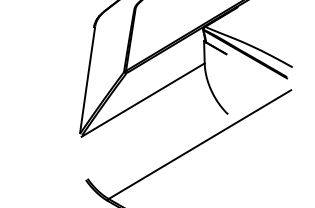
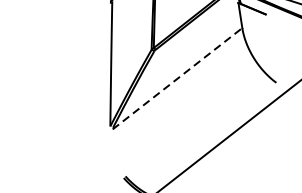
line: (143, 100) -> (177, 79), solid -> dashed

